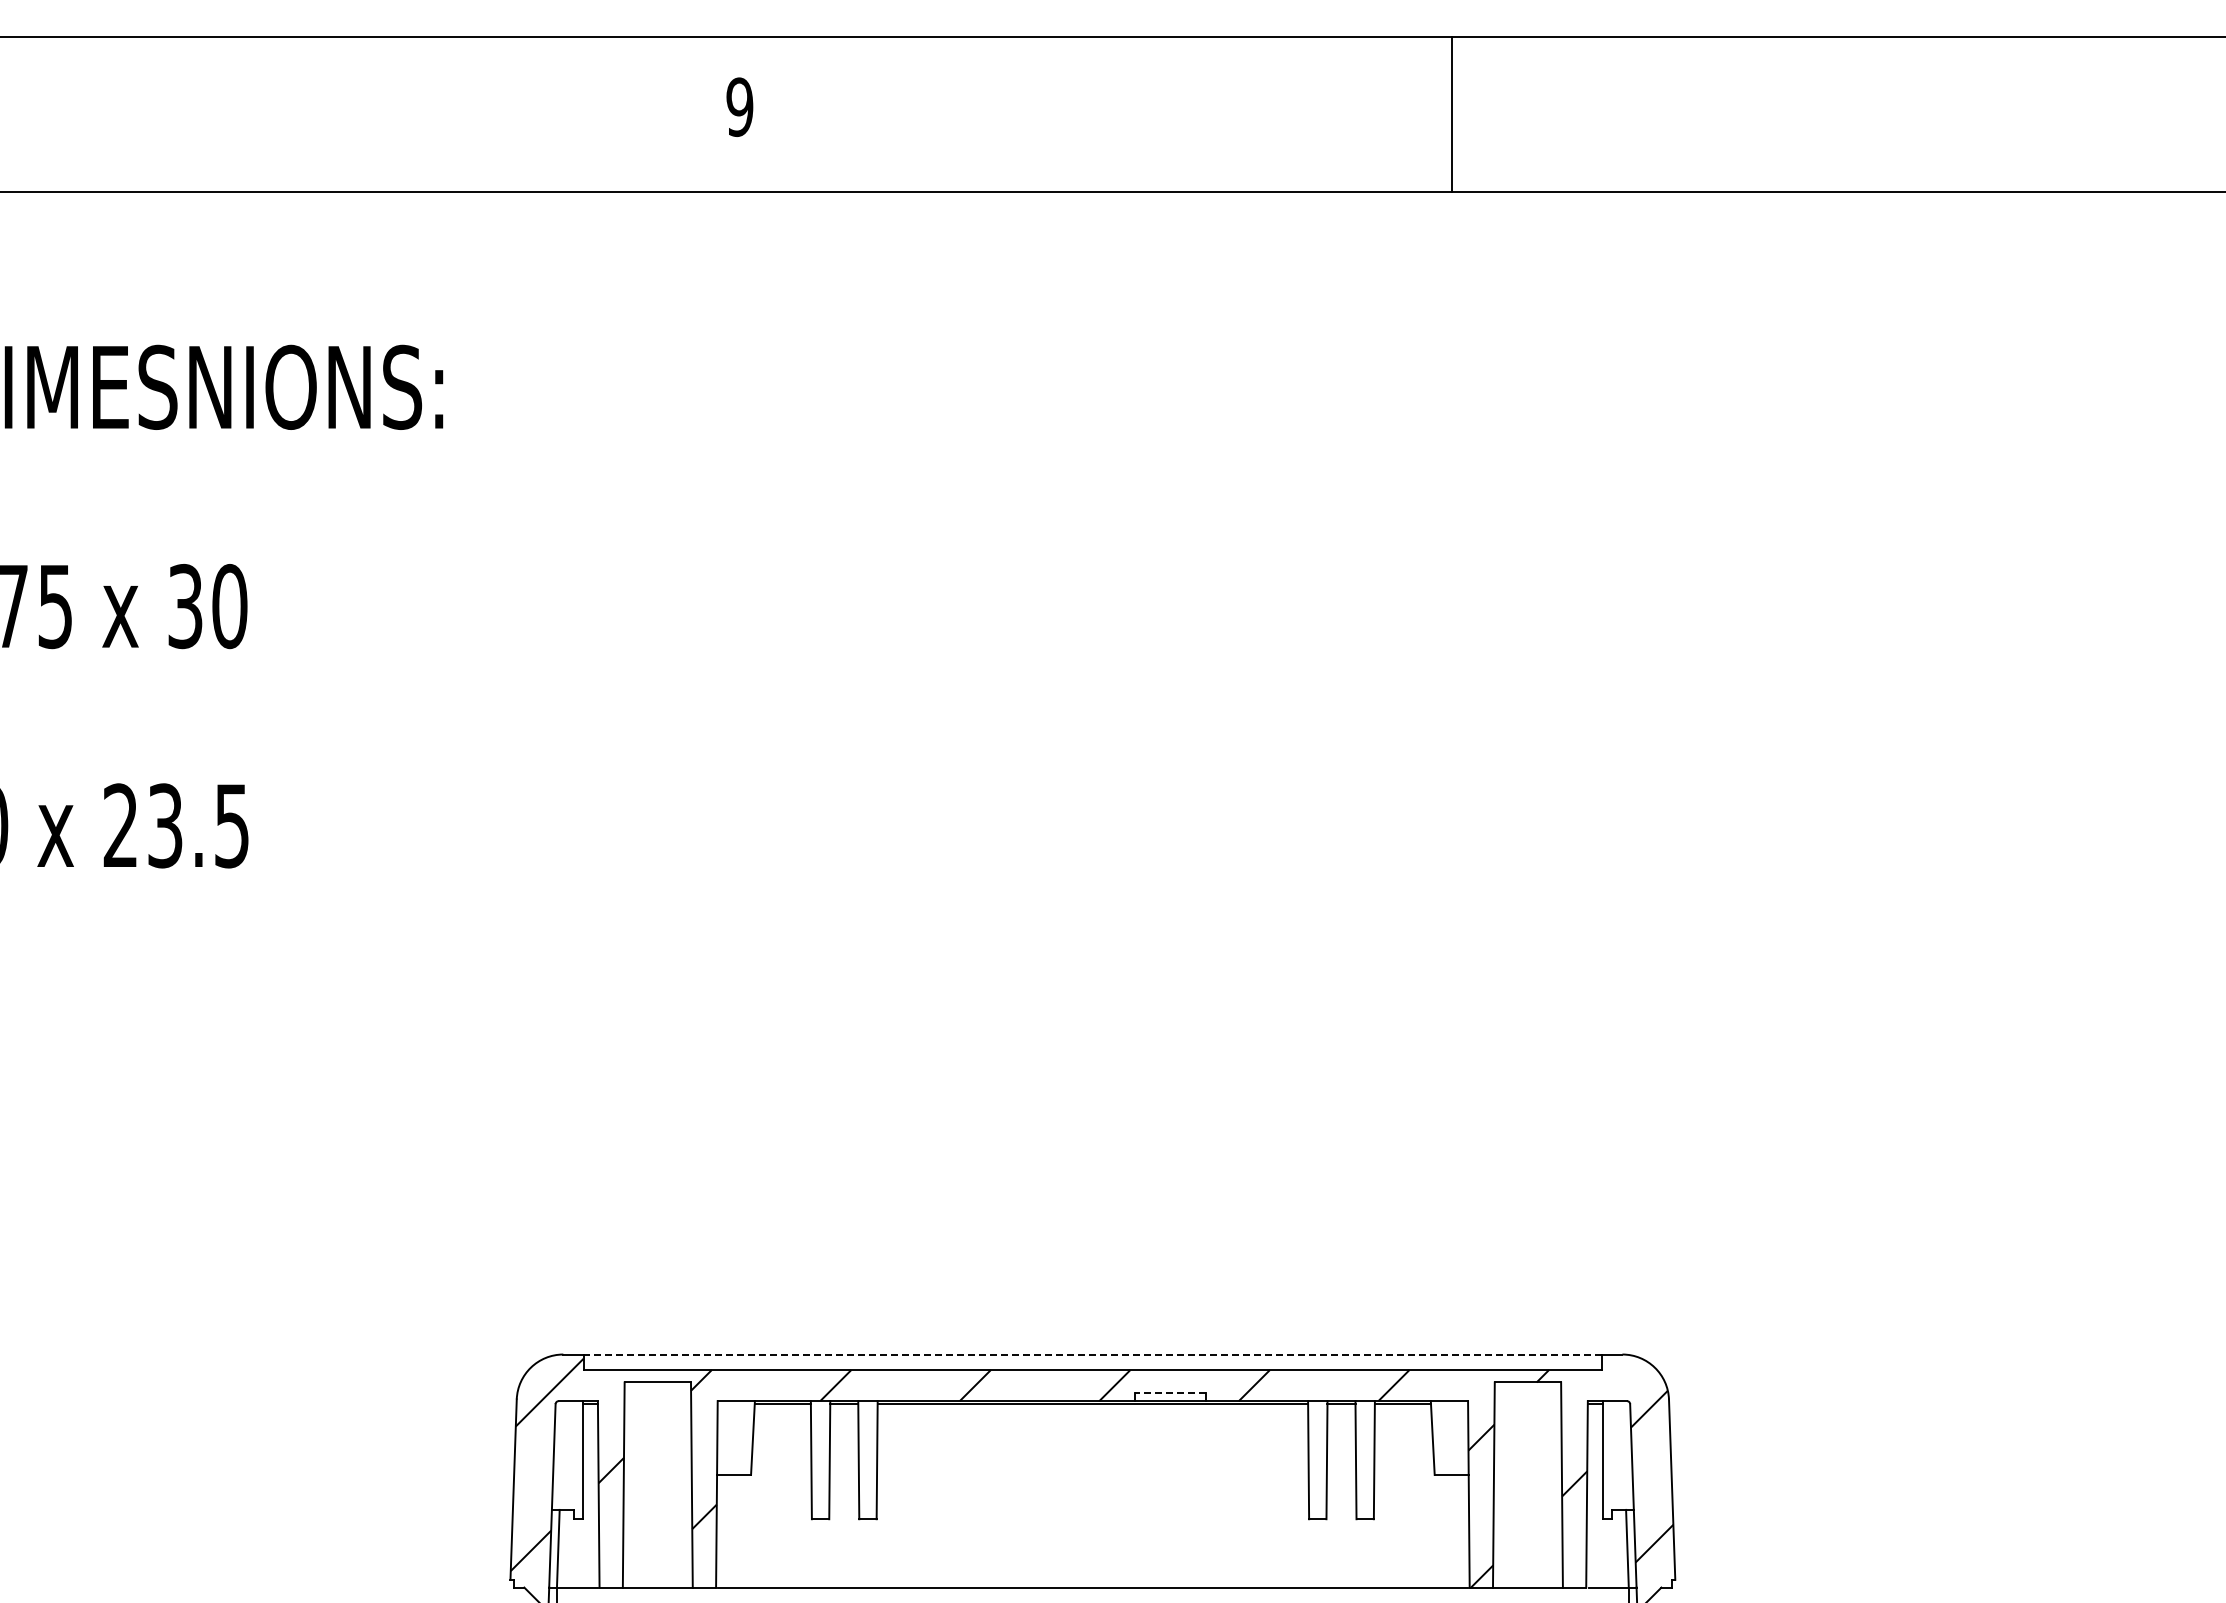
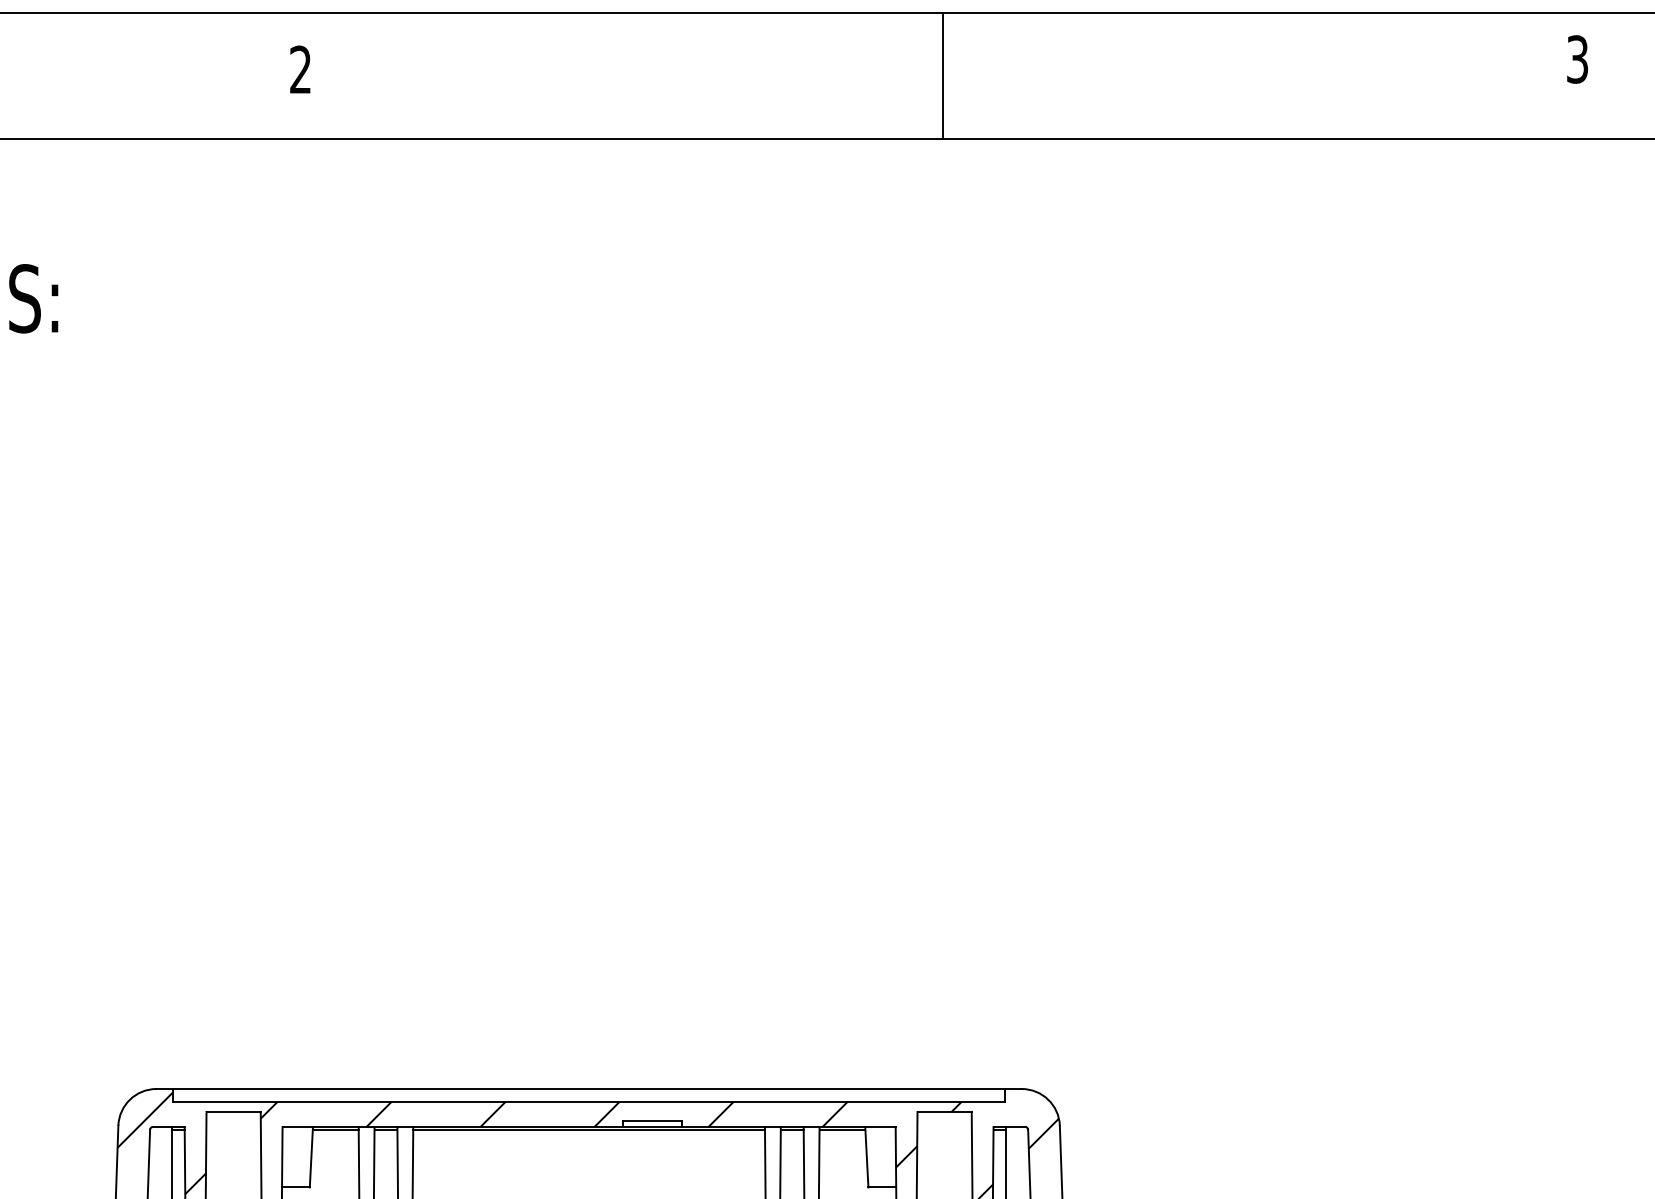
text: (739, 107) -> (300, 70), 9 -> 2
line: (1451, 114) -> (942, 75), moved
line: (1092, 1354) -> (588, 1089), dashed -> solid
line: (1170, 1393) -> (652, 1120), dashed -> solid

